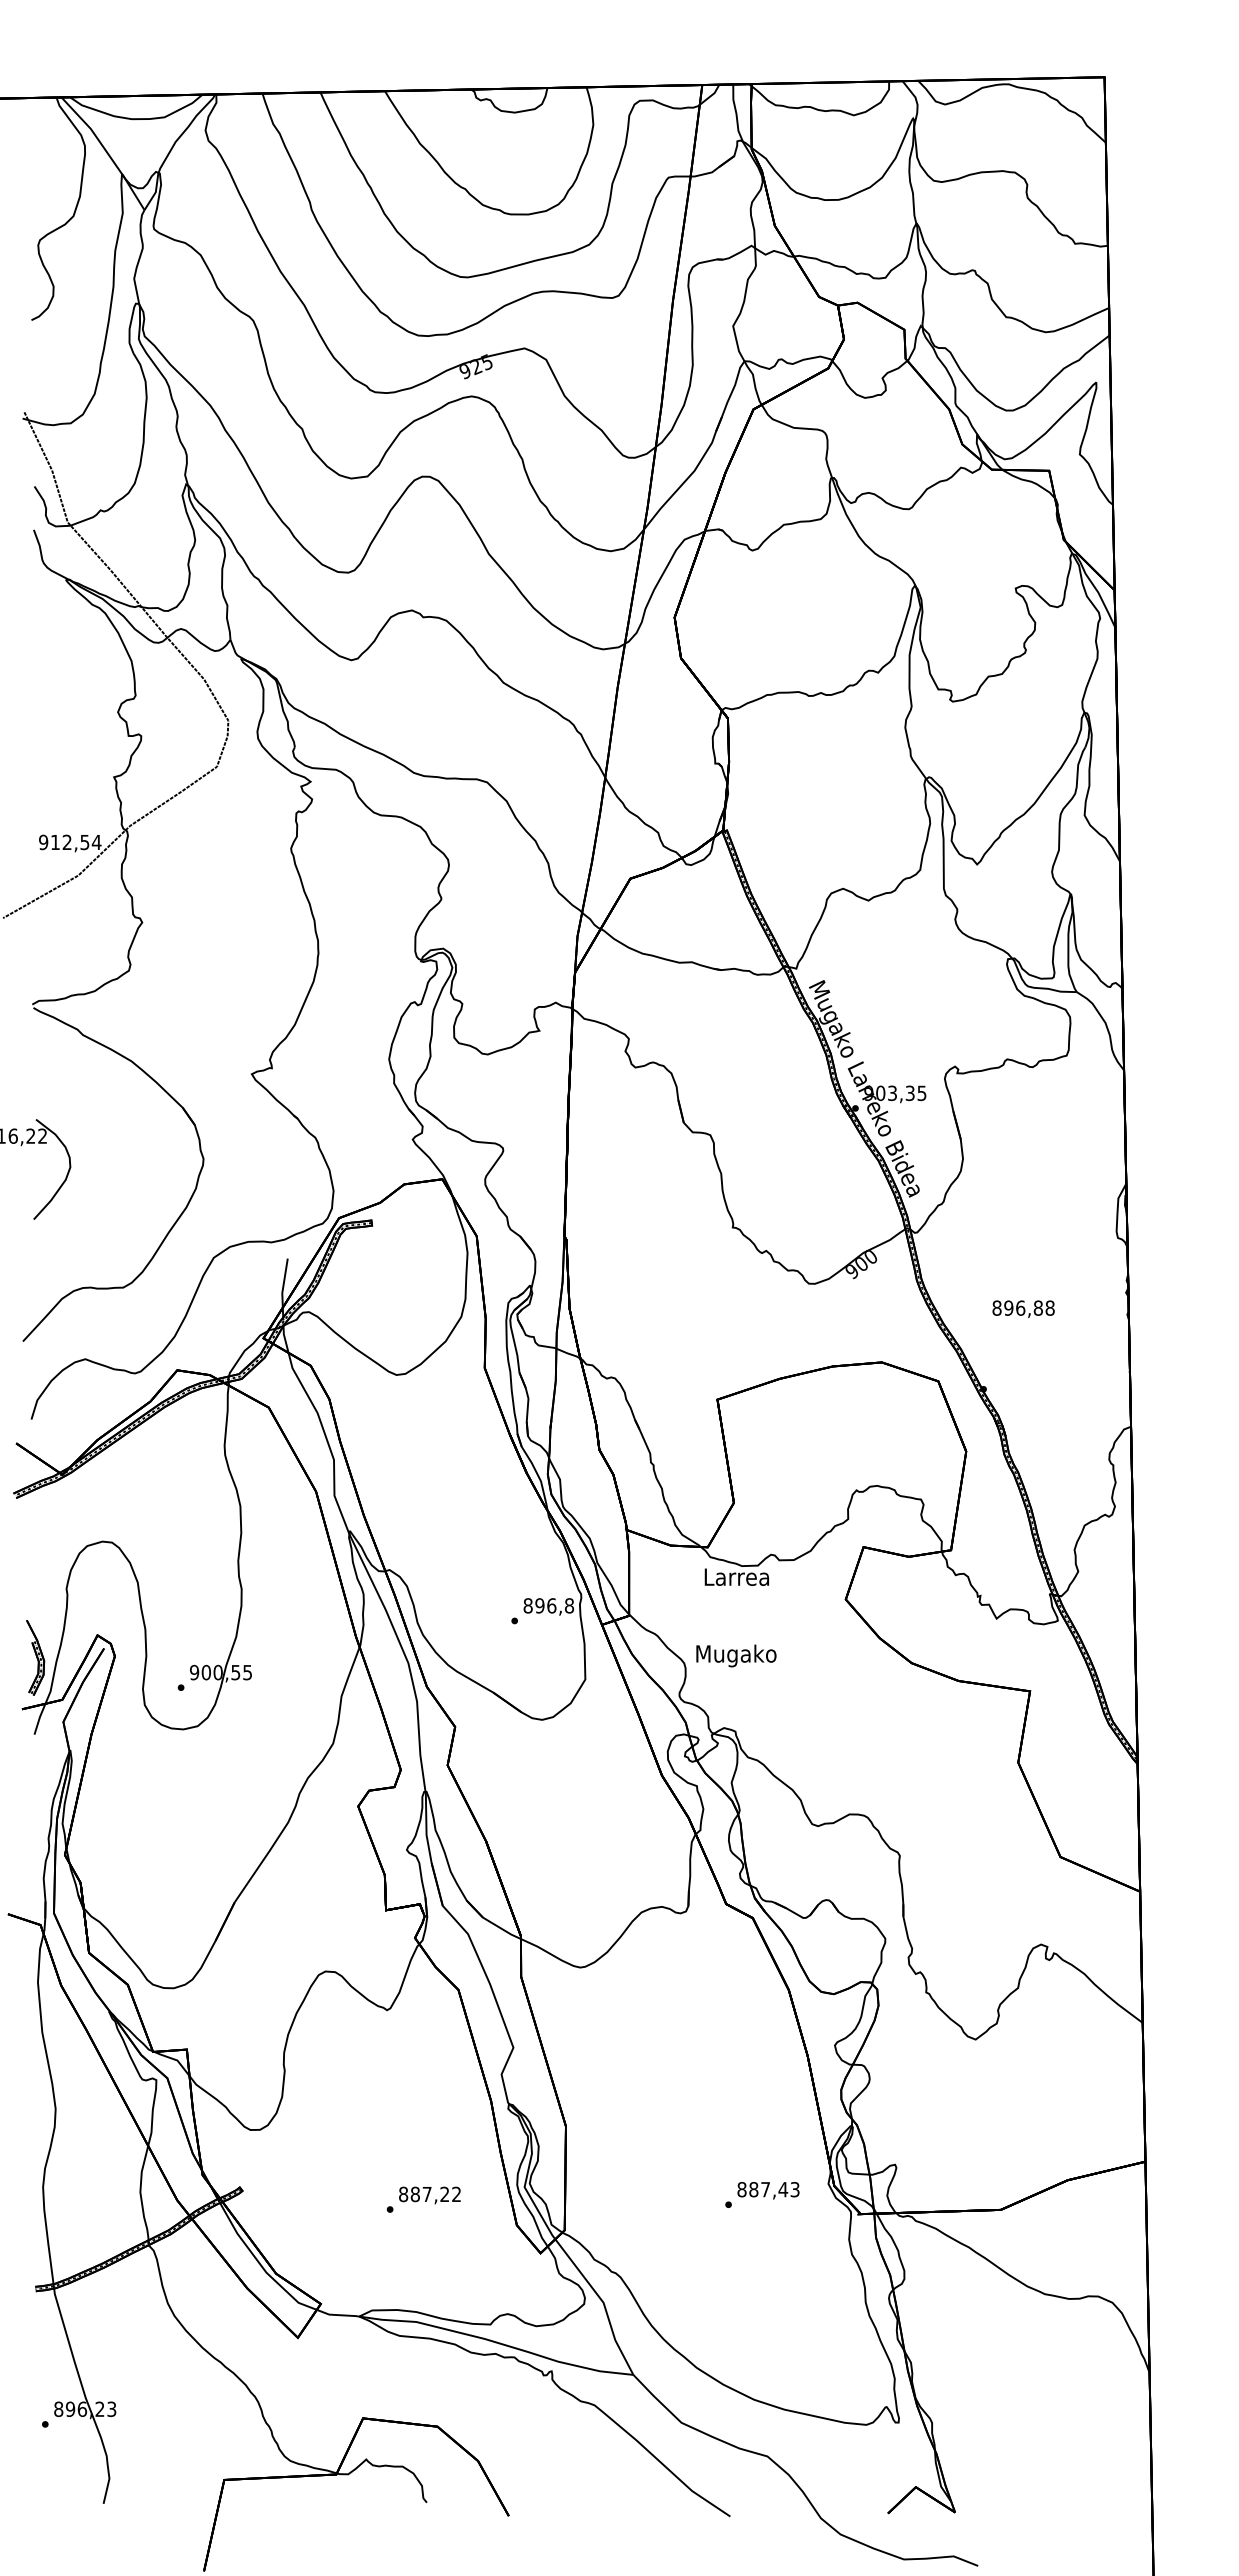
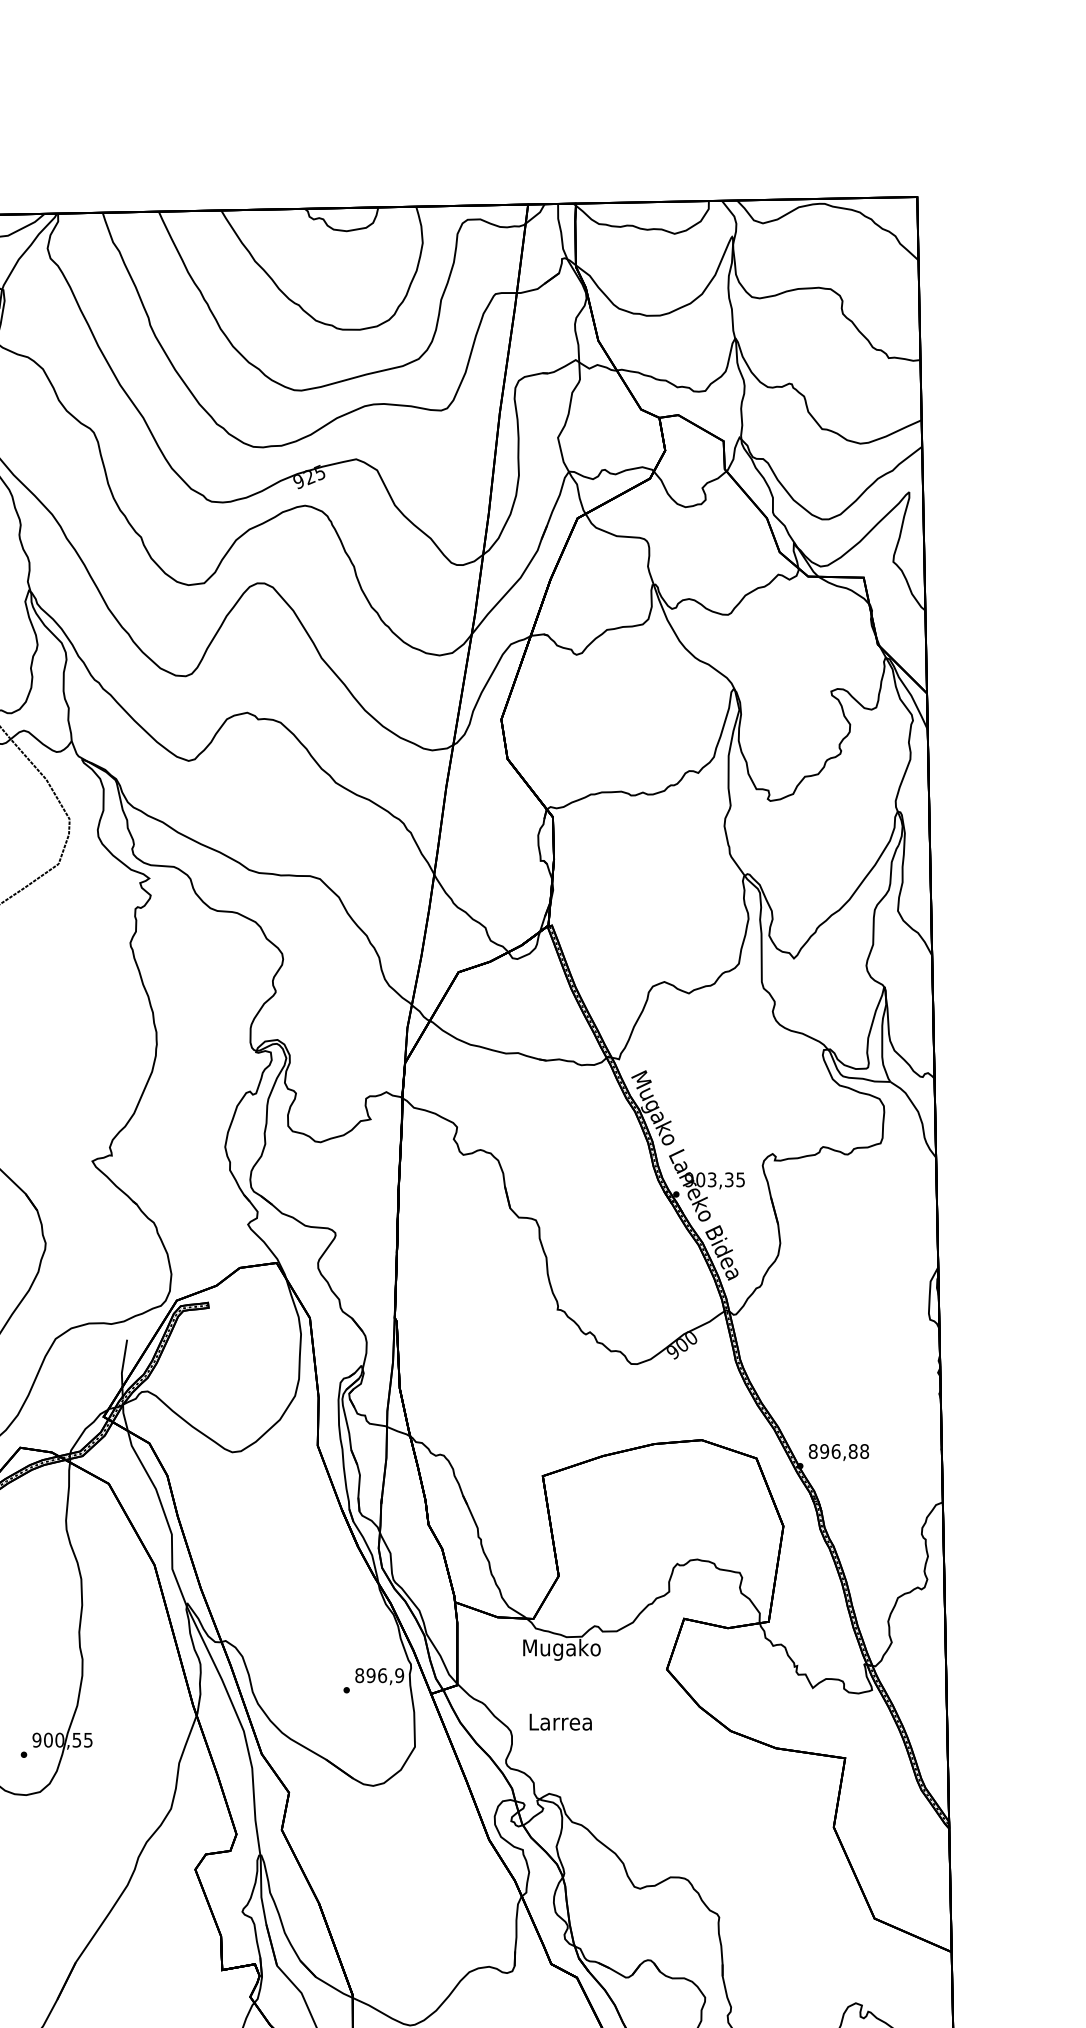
text: (1023, 1308) -> (838, 1451), moved
text: (737, 1578) -> (562, 1649), Larrea -> Mugako
text: (569, 1605) -> (399, 1675), 896,8 -> 896,9
text: (736, 1655) -> (561, 1723), Mugako -> Larrea

